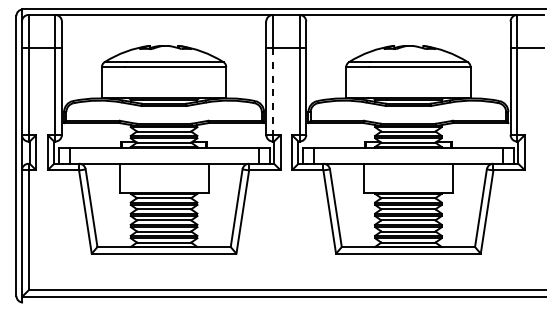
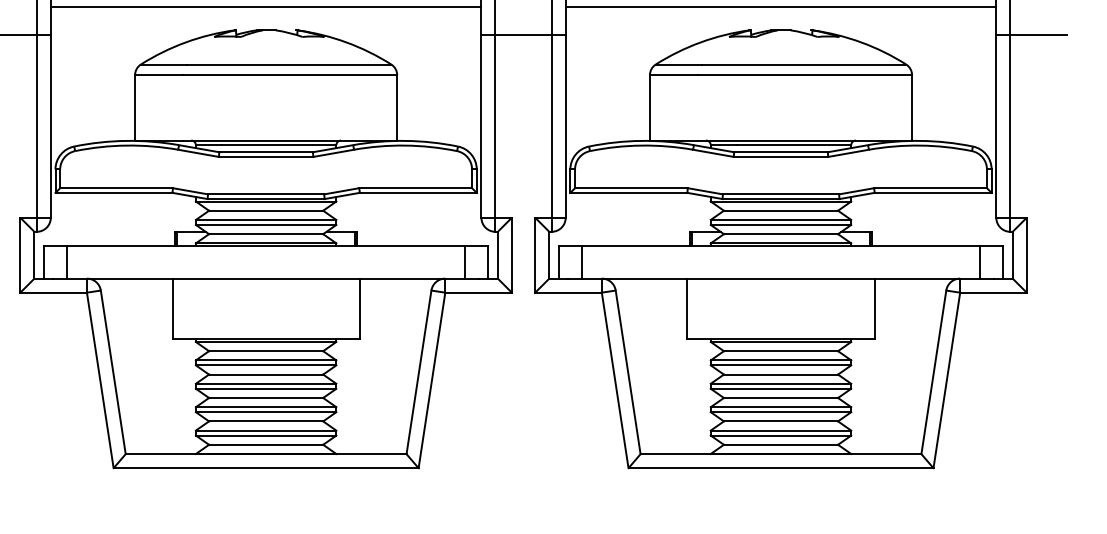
line: (163, 34) -> (264, 6), added
line: (408, 34) -> (781, 6), added
line: (272, 92) -> (494, 128), dashed -> solid

